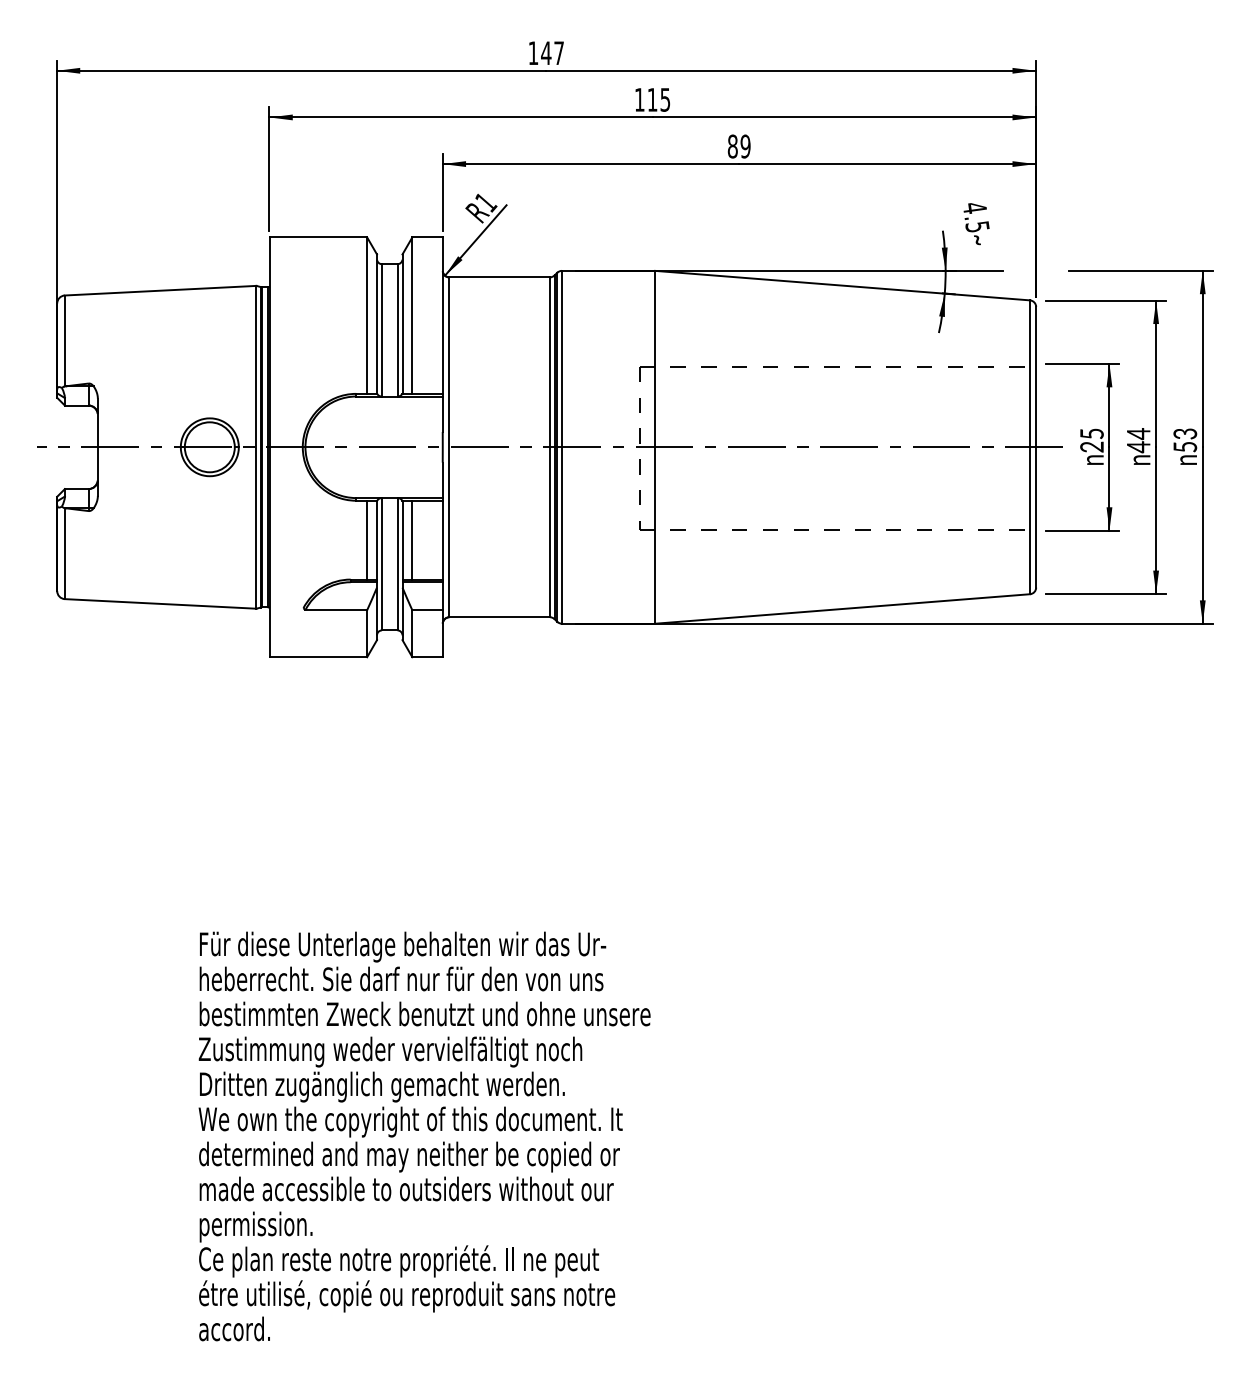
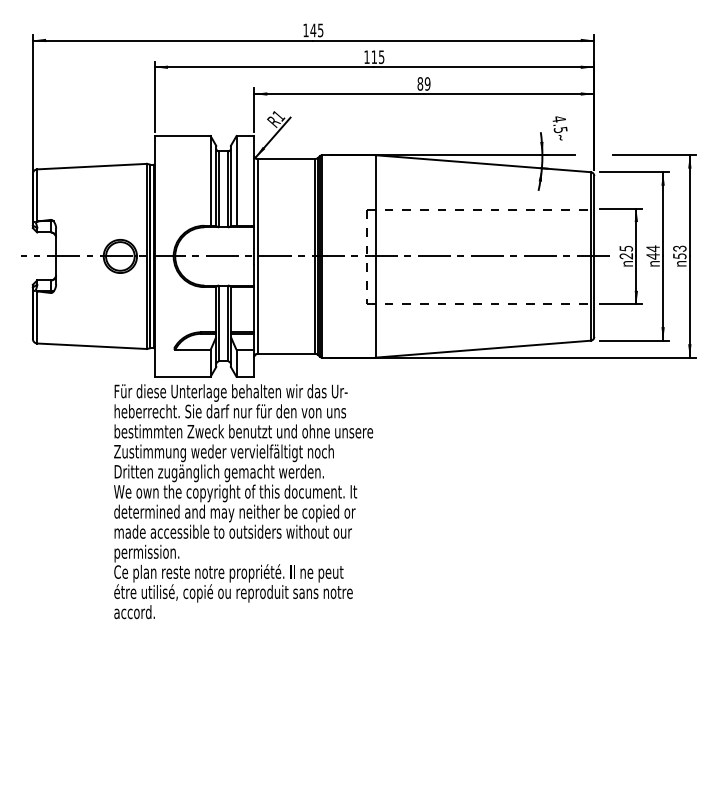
text: (558, 53) -> (320, 30), 147 -> 145
line: (366, 539) -> (210, 309), removed
line: (412, 539) -> (236, 309), removed
text: (424, 1136) -> (243, 501), moved

